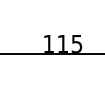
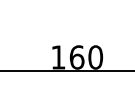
text: (69, 43) -> (85, 56), 115 -> 160

